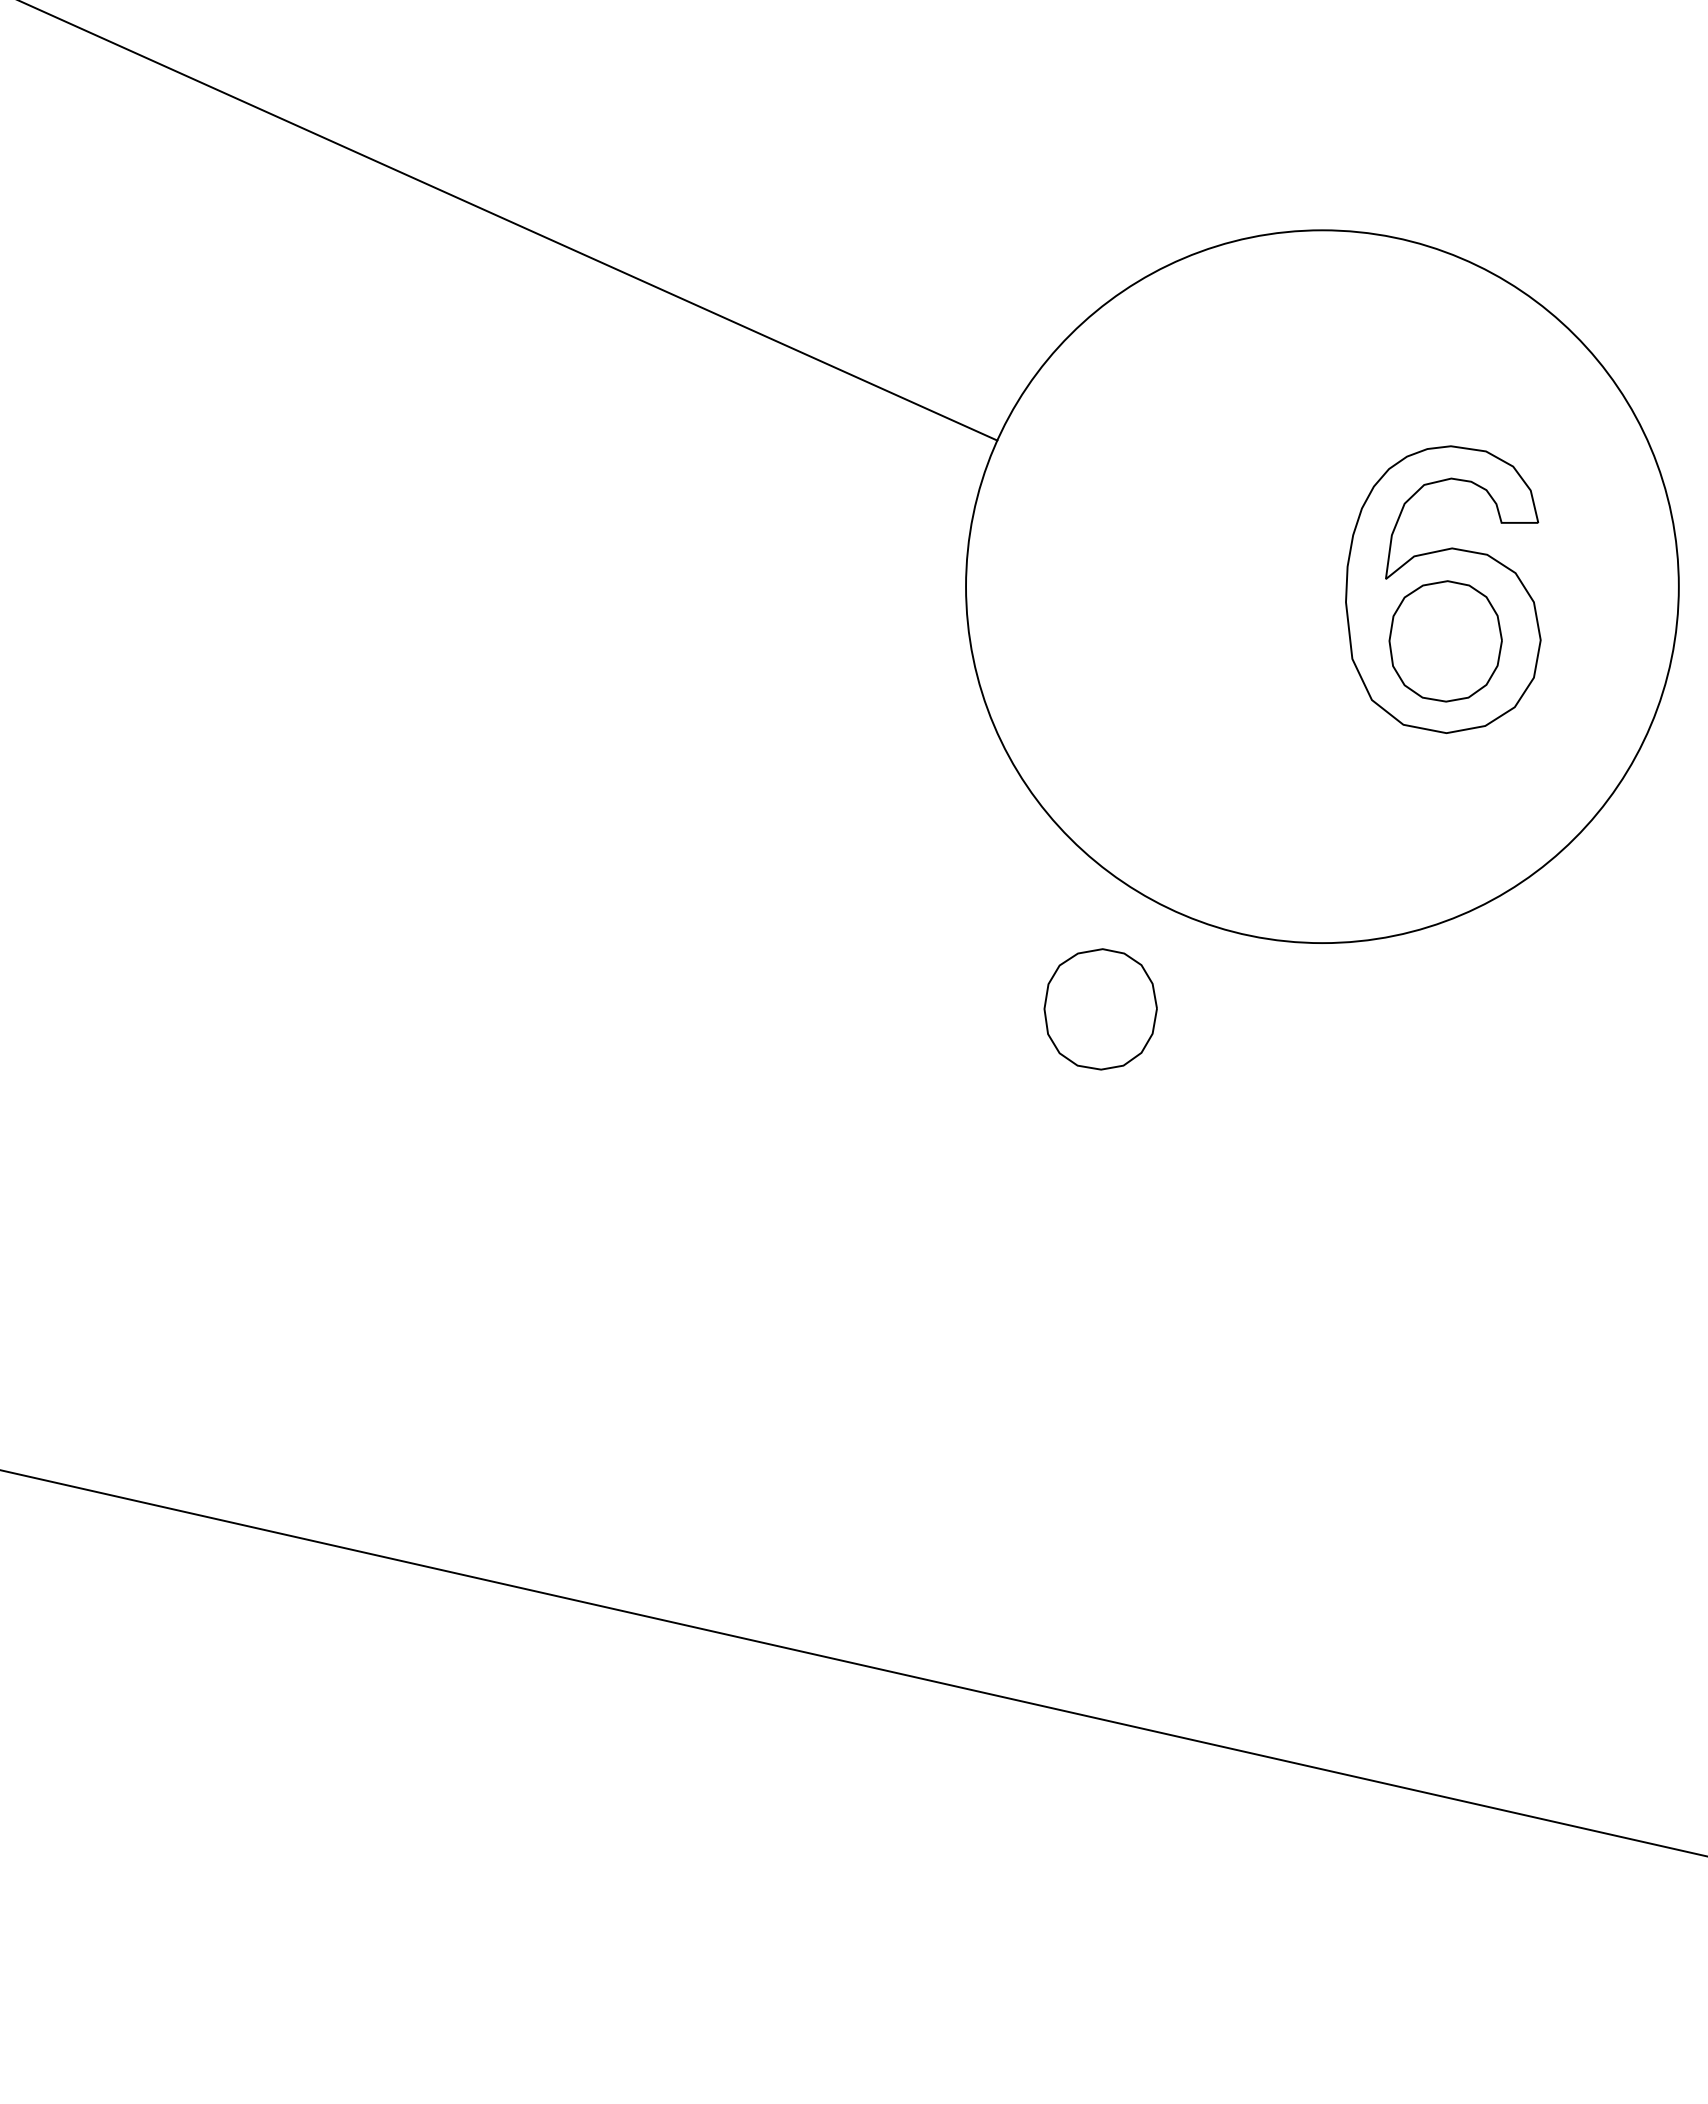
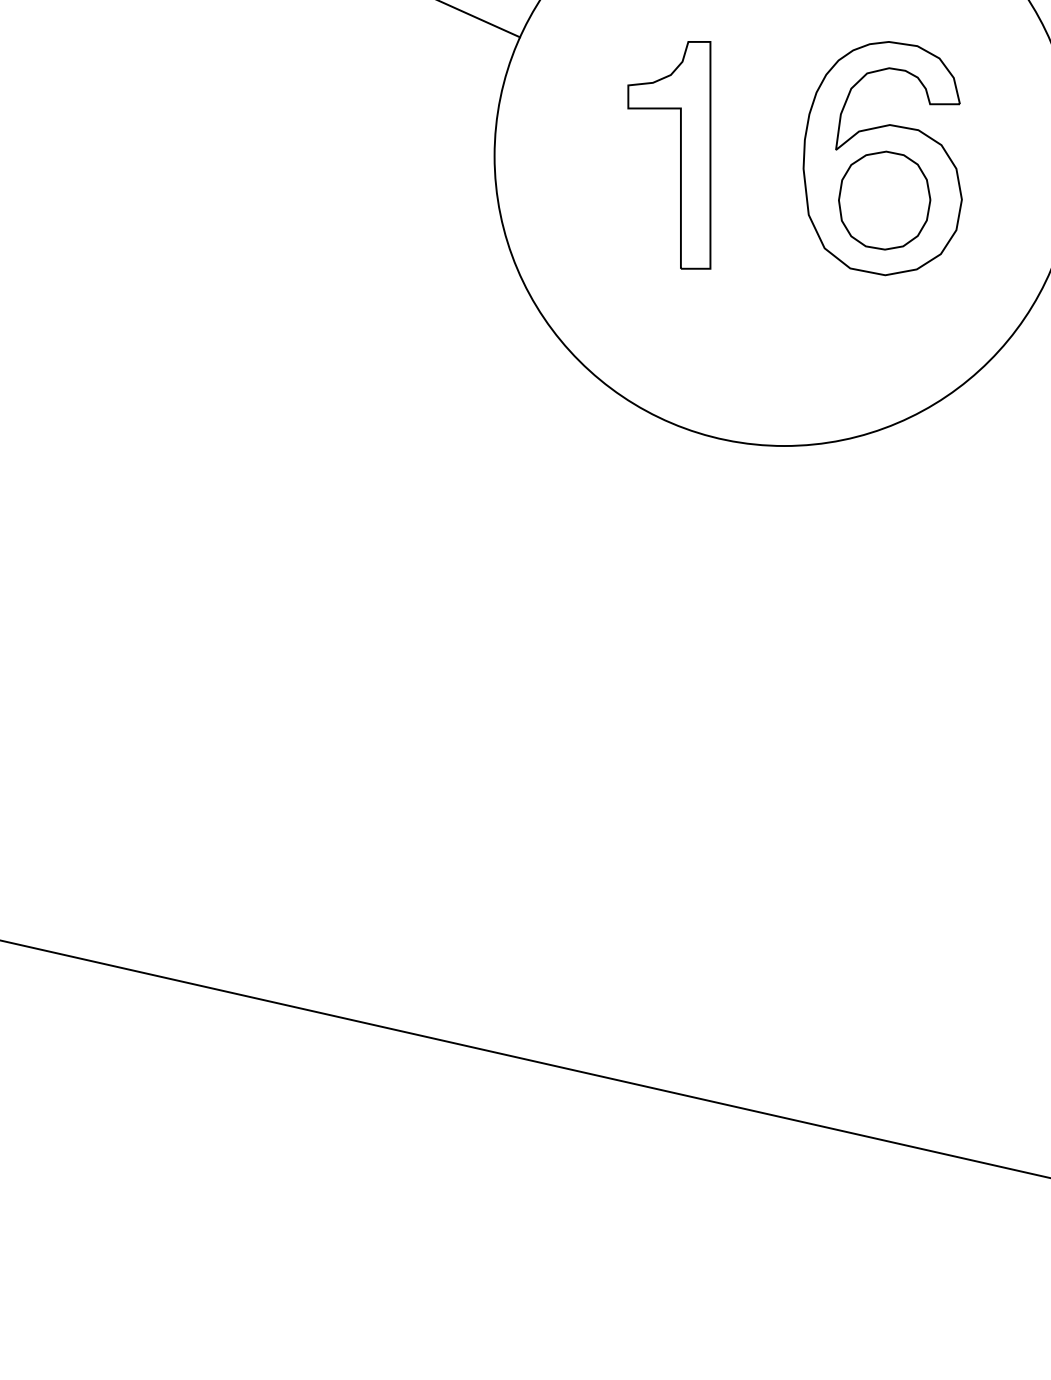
part: (1194, 585) -> (680, 155), added
part: (1100, 1009) -> (603, 499), removed

